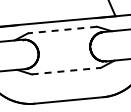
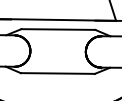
line: (62, 30) -> (58, 30), dashed -> solid
line: (66, 71) -> (57, 73), dashed -> solid

